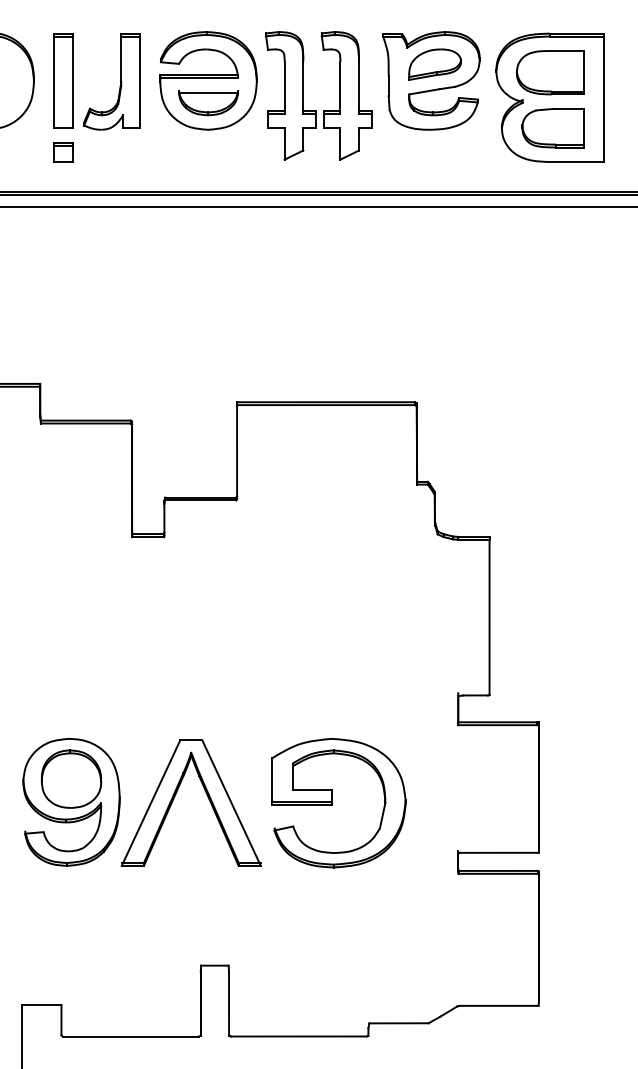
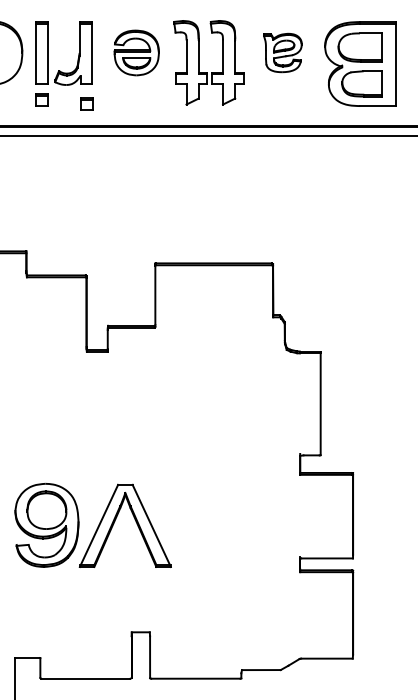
part: (208, 80) -> (136, 52), size x0.7
part: (431, 80) -> (282, 52), size x0.6
part: (131, 158) -> (86, 103), added
part: (338, 802) -> (221, 525), removed

